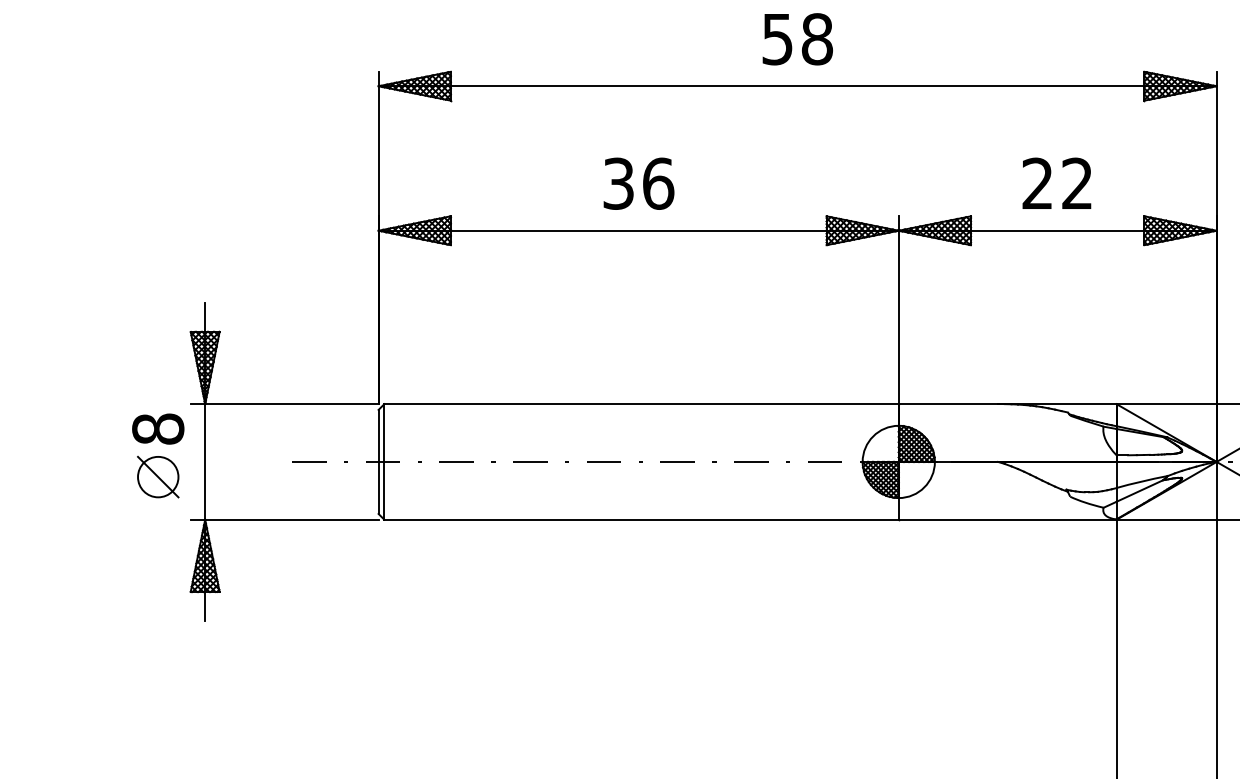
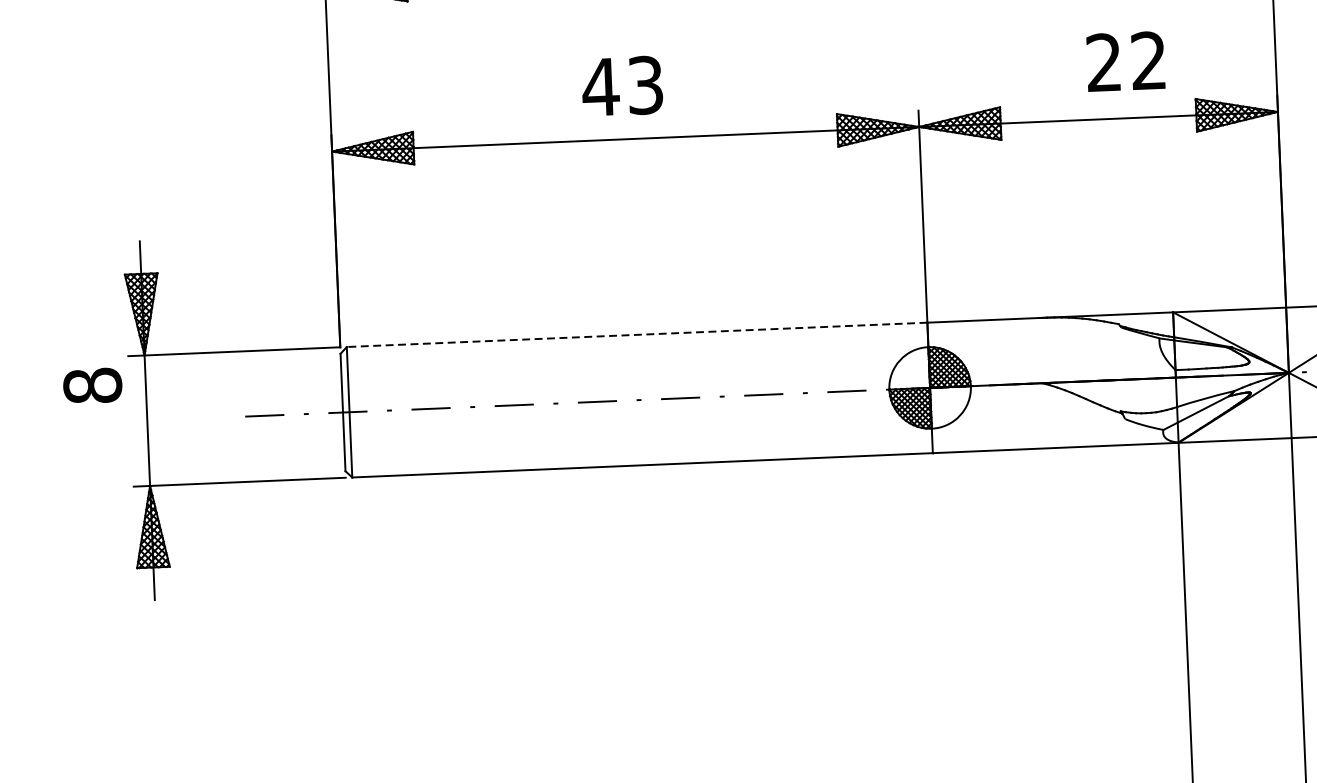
text: (1056, 182) -> (1125, 60), moved
text: (638, 183) -> (623, 85), 36 -> 43
line: (641, 404) -> (637, 335), solid -> dashed
part: (158, 476) -> (95, 439), removed

